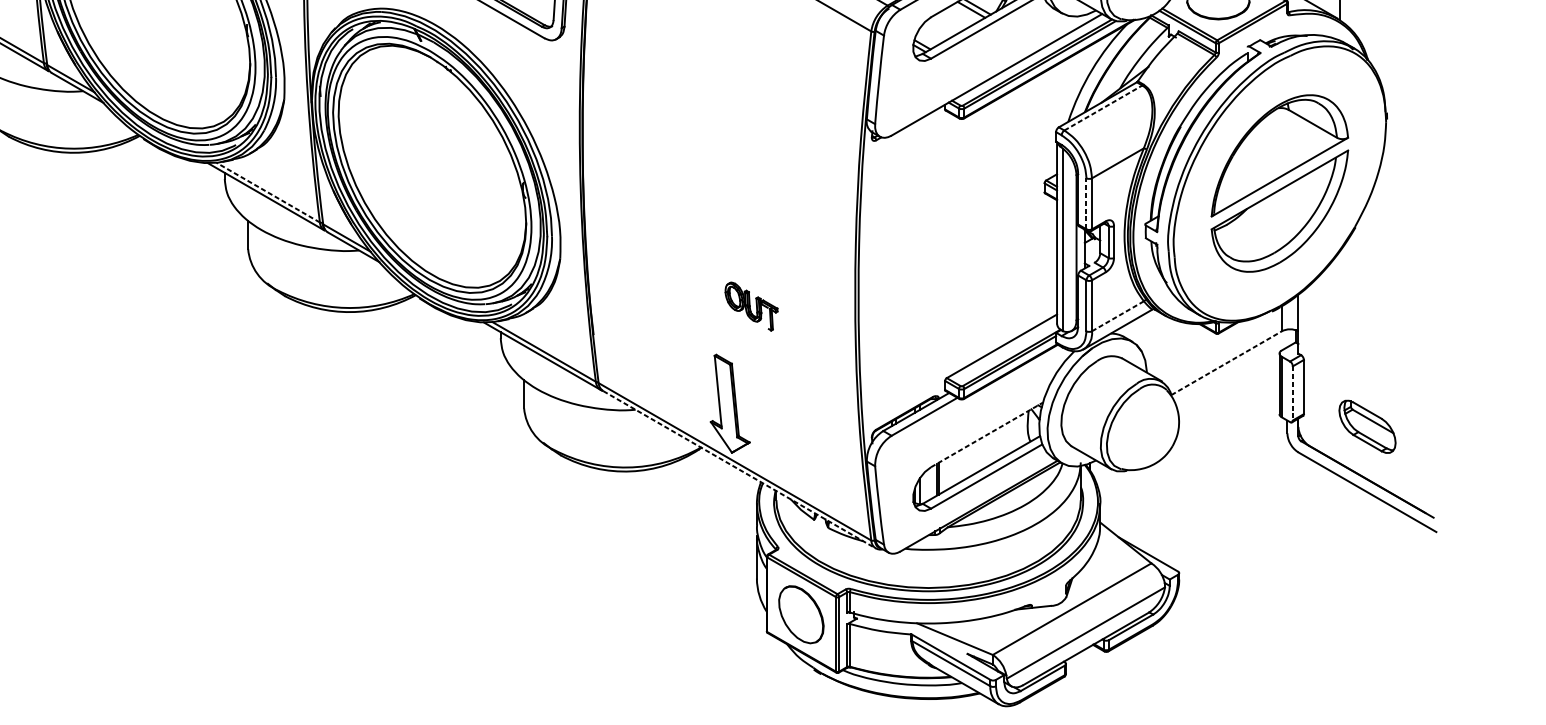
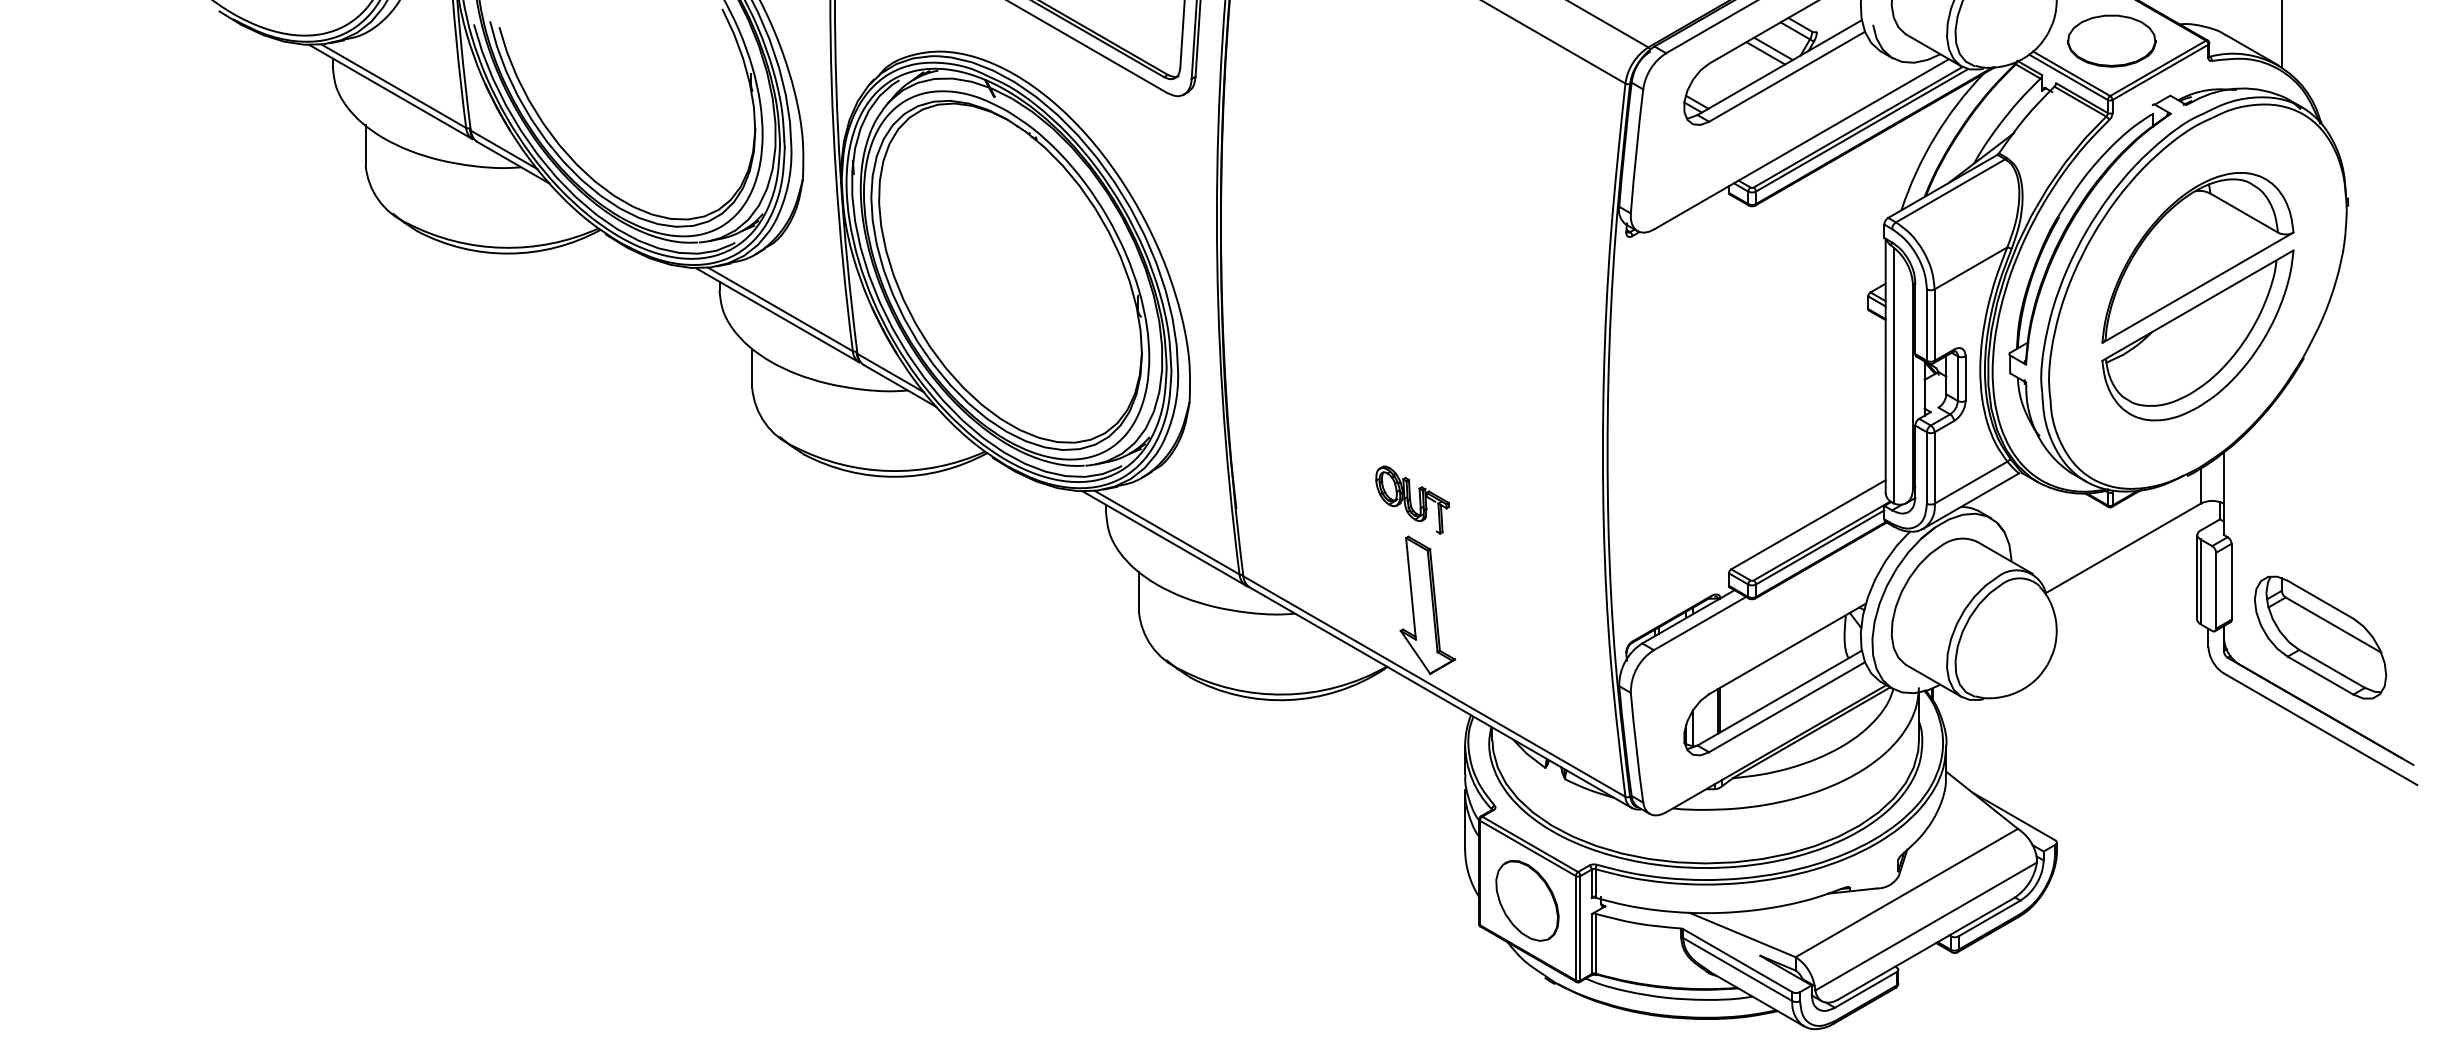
line: (1104, 107) -> (1951, 190), dashed -> solid
line: (268, 192) -> (780, 309), dashed -> solid
line: (1086, 204) -> (1926, 325), dashed -> solid
part: (751, 306) -> (1412, 499), moved
line: (1118, 316) -> (1971, 482), dashed -> solid
line: (1226, 363) -> (2123, 548), dashed -> solid
line: (1293, 393) -> (2216, 590), dashed -> solid
part: (1367, 426) -> (2320, 637), size x1.67
line: (986, 434) -> (1787, 648), dashed -> solid
line: (739, 469) -> (1440, 697), dashed -> solid

